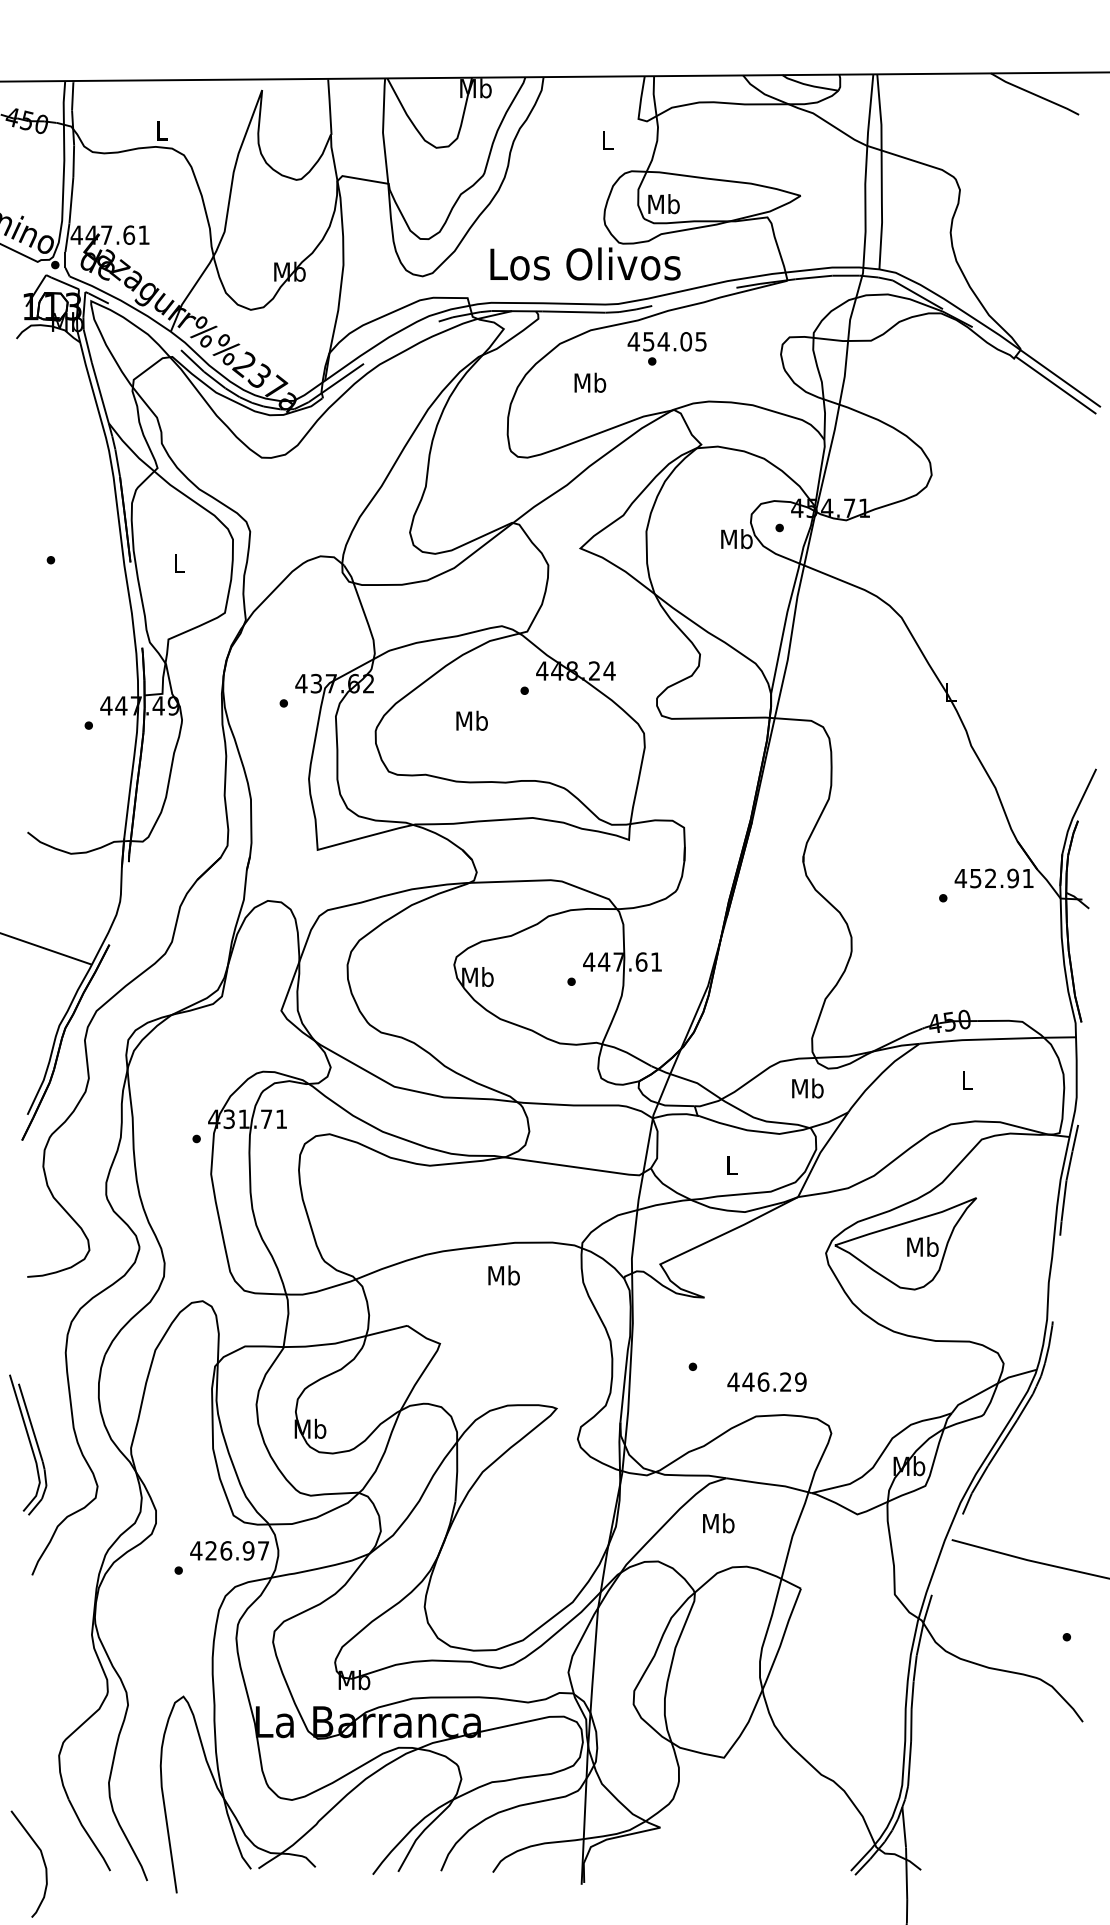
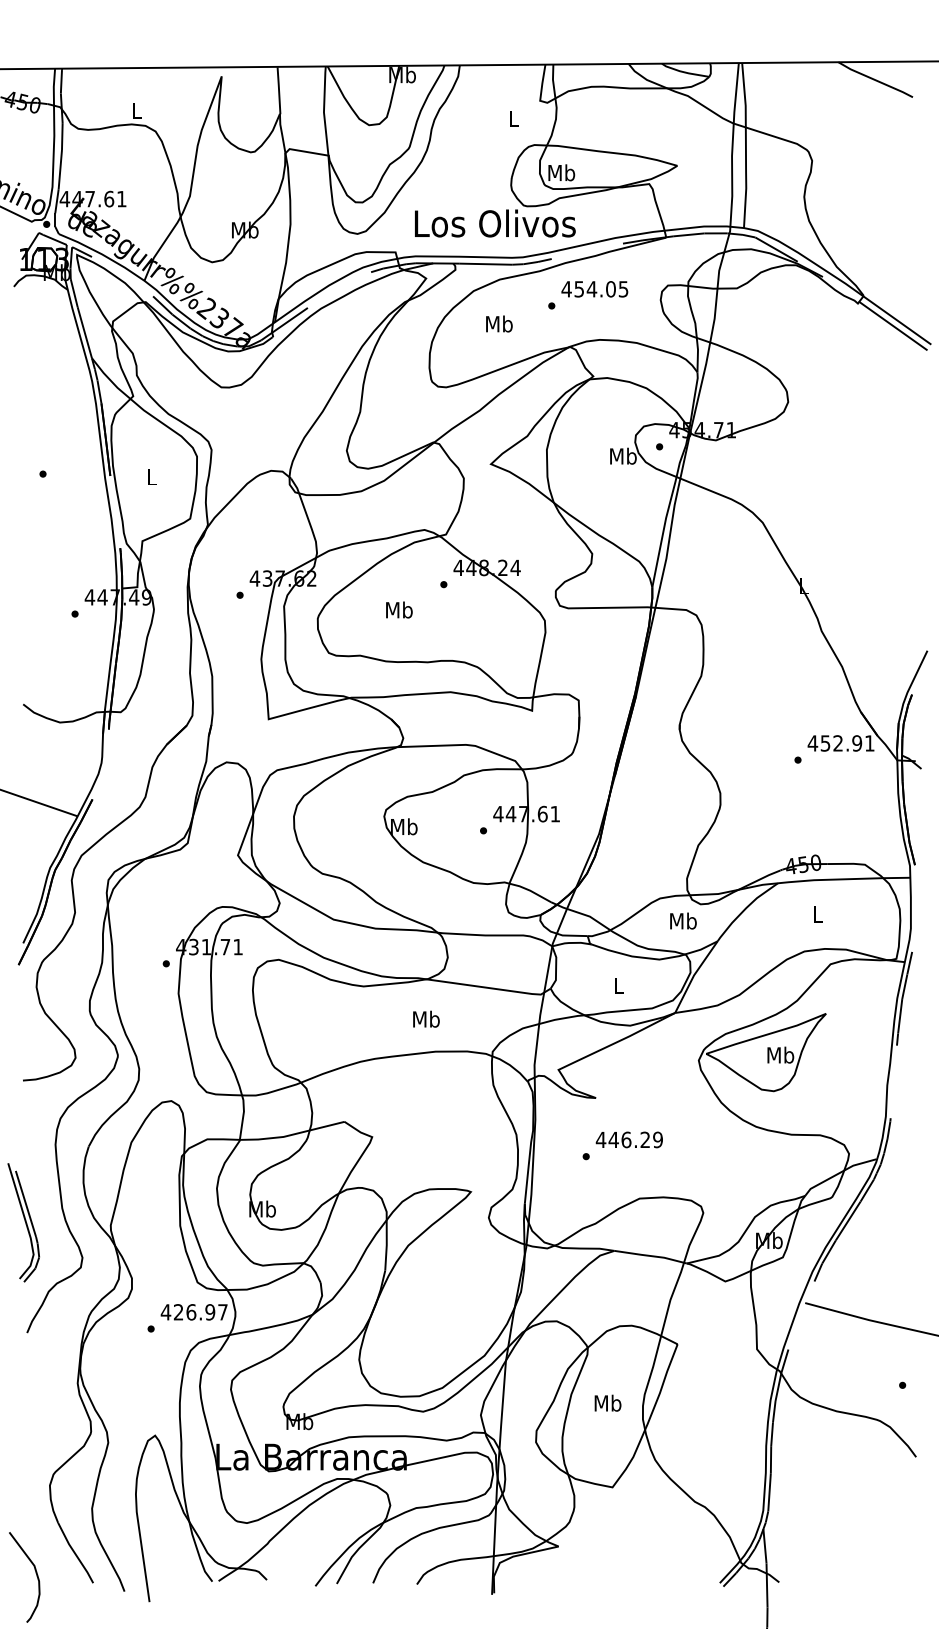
text: (666, 341) -> (594, 289), moved
text: (503, 1275) -> (425, 1019), moved
text: (766, 1381) -> (628, 1139), moved
text: (718, 1523) -> (607, 1403), moved

